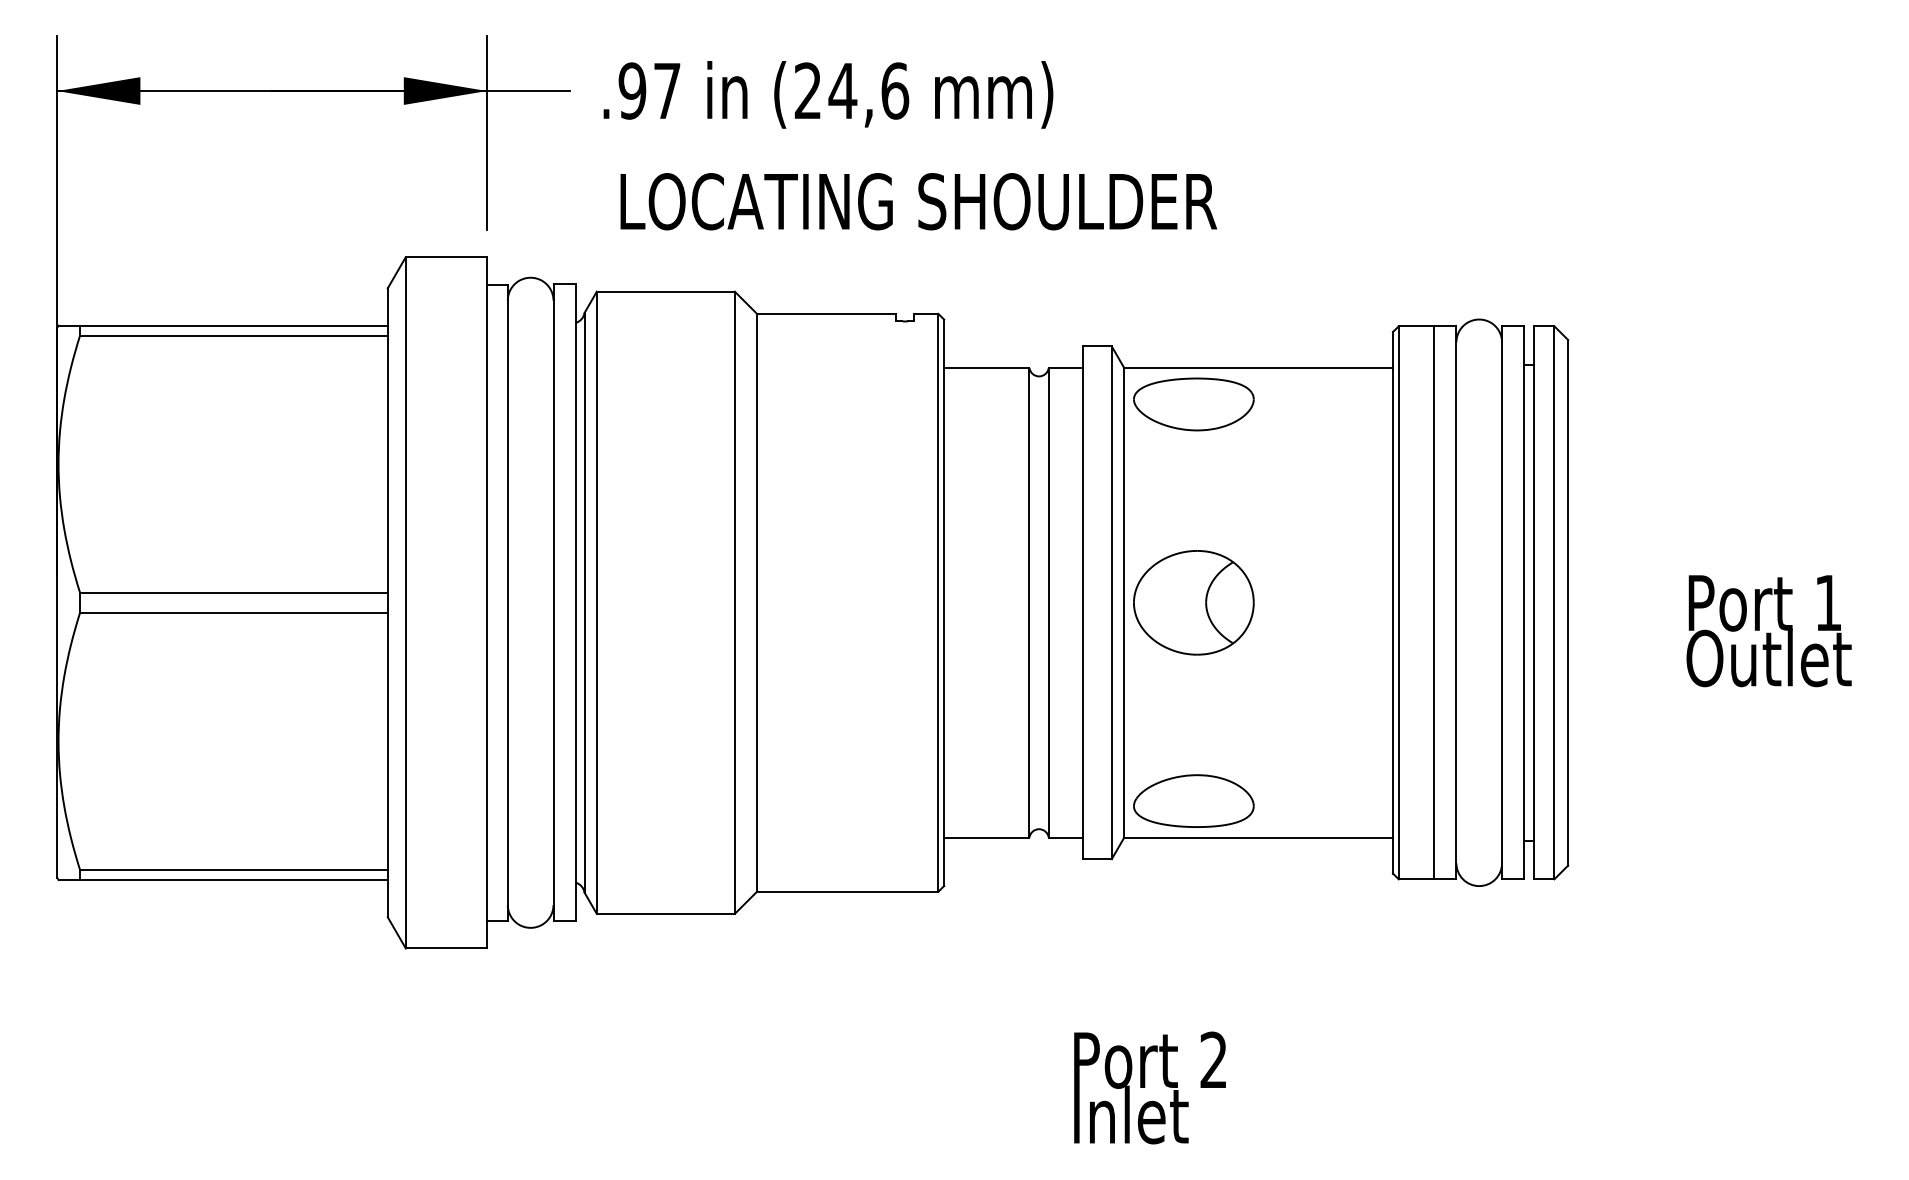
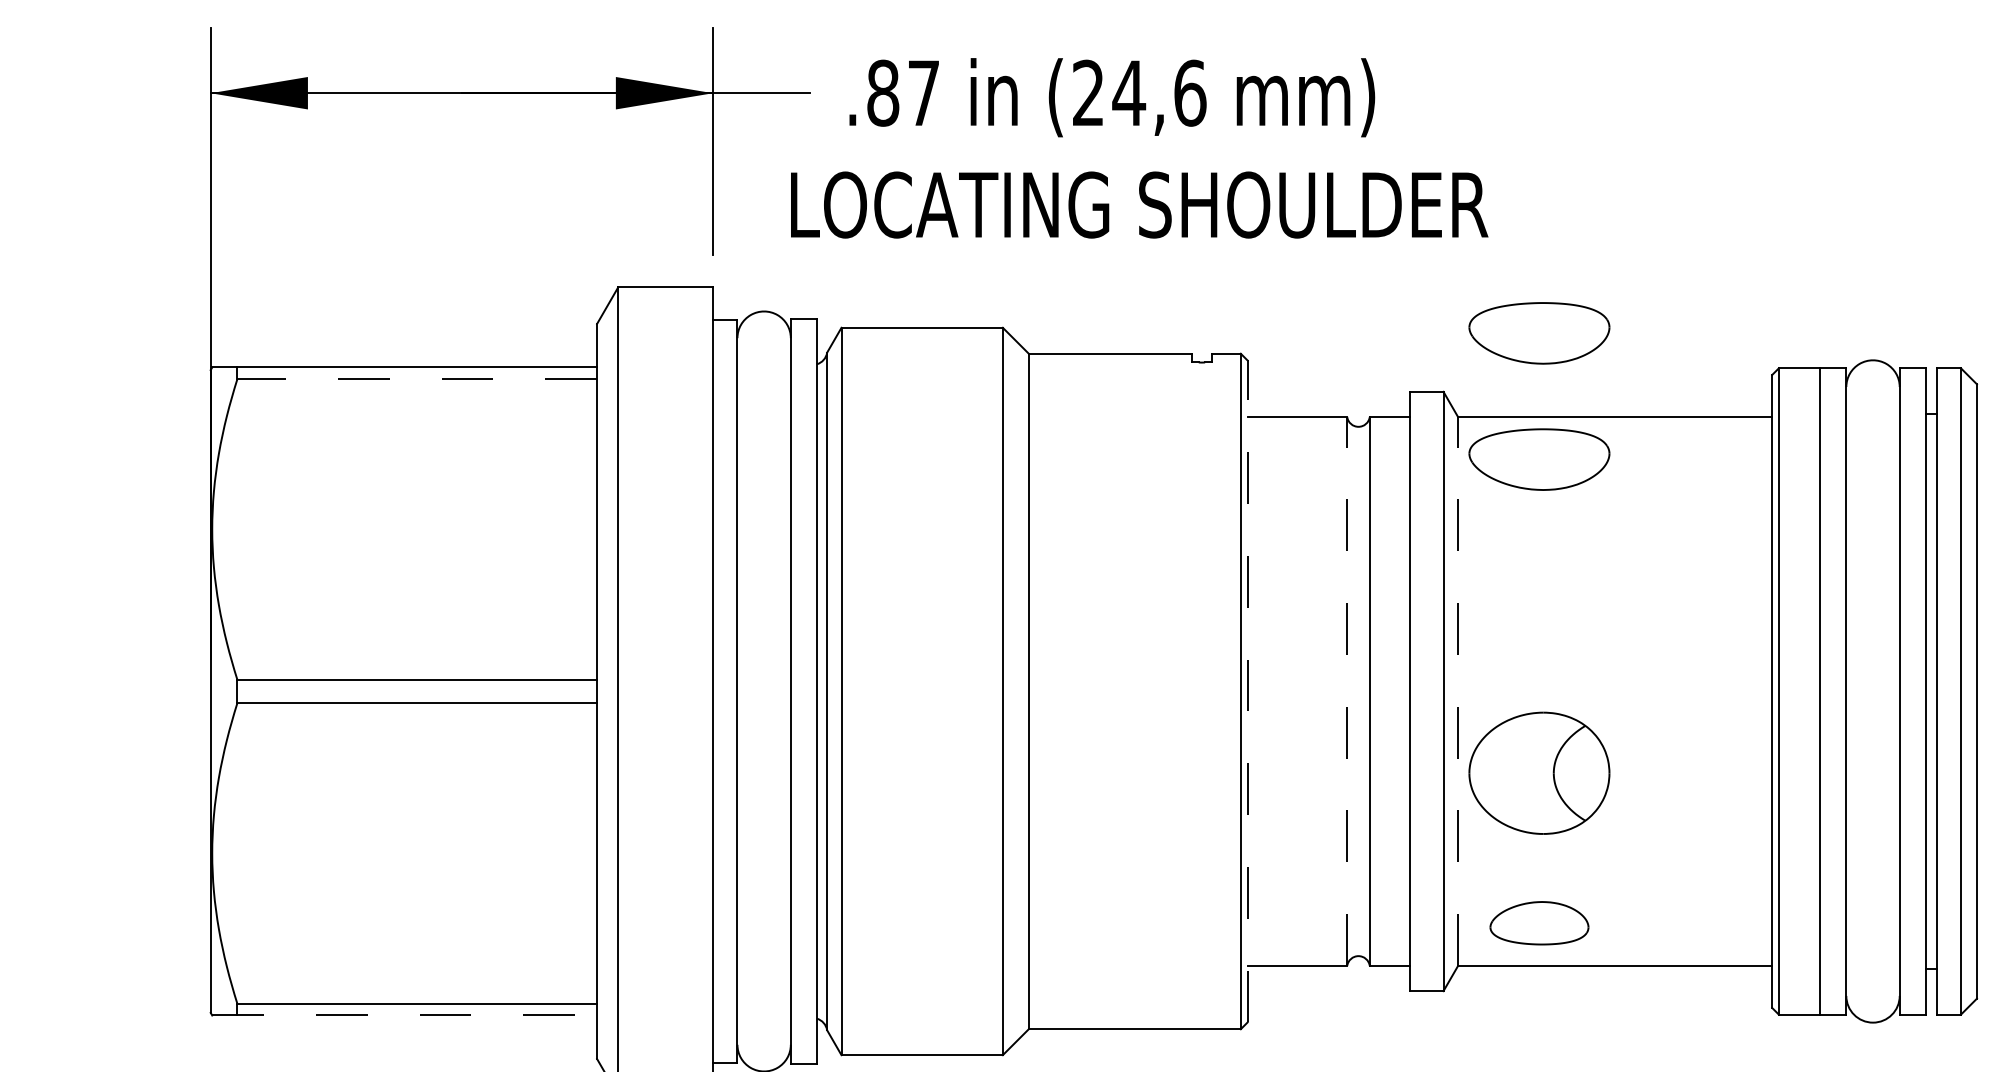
text: (632, 90) -> (883, 92), .97 -> .87
text: (918, 201) -> (1139, 204), moved
part: (1193, 296) -> (1539, 333), added
line: (233, 335) -> (416, 378), solid -> dashed
line: (944, 602) -> (1247, 691), solid -> dashed
line: (1029, 602) -> (1347, 691), solid -> dashed
line: (1124, 602) -> (1458, 691), solid -> dashed
part: (1193, 602) -> (1539, 772), moved
part: (1193, 800) -> (1539, 922), size x0.7
line: (223, 879) -> (405, 1014), solid -> dashed

